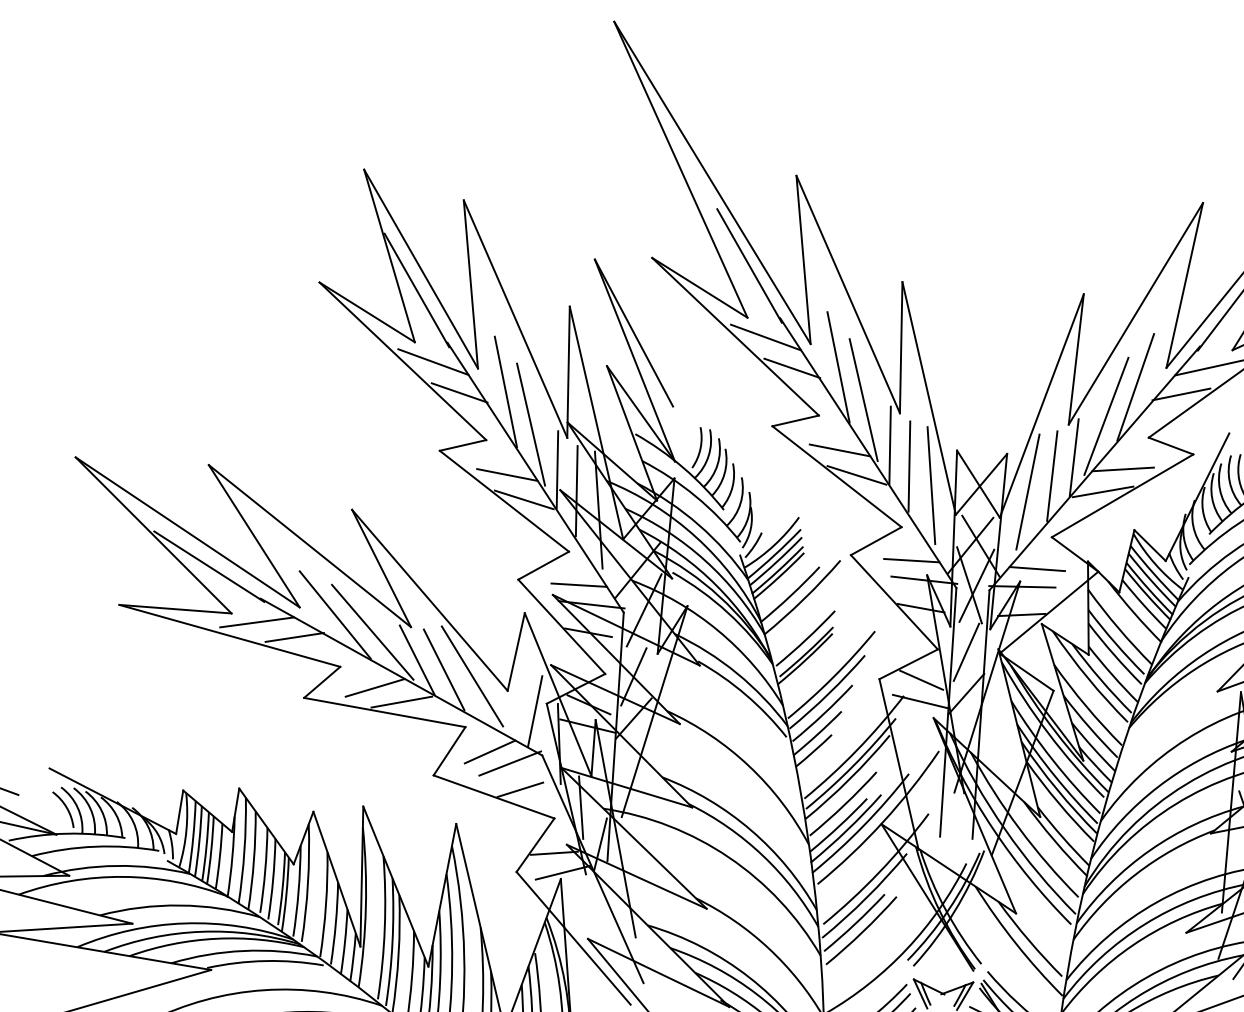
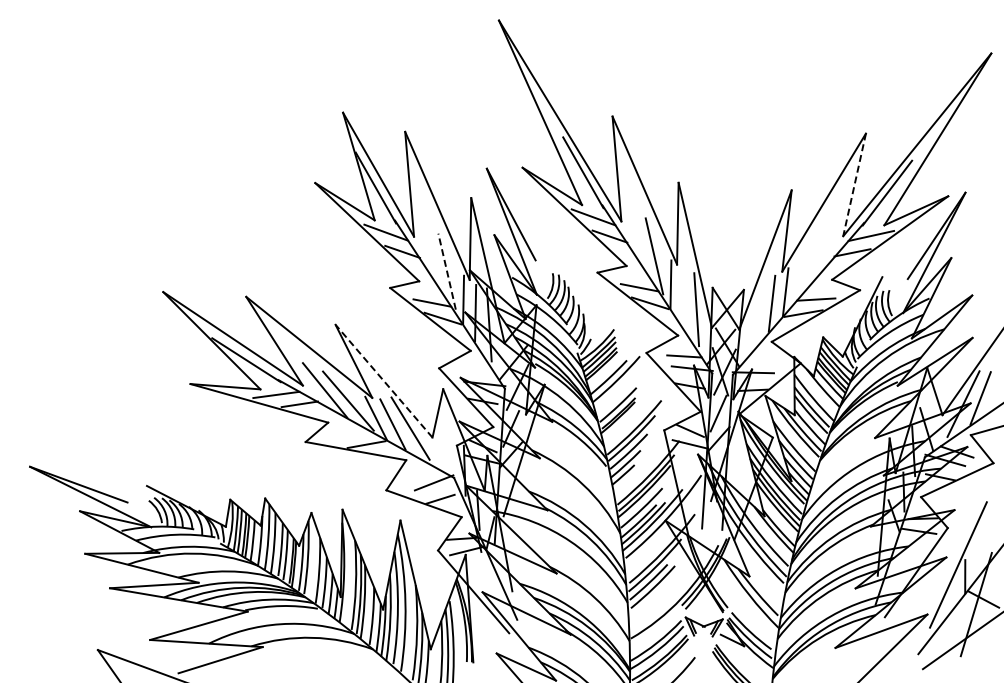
line: (1184, 284) -> (854, 184), solid -> dashed
line: (838, 366) -> (638, 235), removed
line: (1134, 387) -> (823, 248), removed
line: (506, 390) -> (431, 250), removed
line: (1105, 416) -> (805, 266), removed
line: (531, 424) -> (447, 271), solid -> dashed
line: (908, 466) -> (682, 297), removed
line: (1027, 491) -> (756, 313), removed
line: (1036, 568) -> (762, 361), removed
line: (578, 584) -> (476, 371), removed
line: (428, 599) -> (383, 380), solid -> dashed
line: (374, 687) -> (349, 435), removed
line: (534, 711) -> (449, 450), removed
line: (489, 751) -> (421, 475), removed

